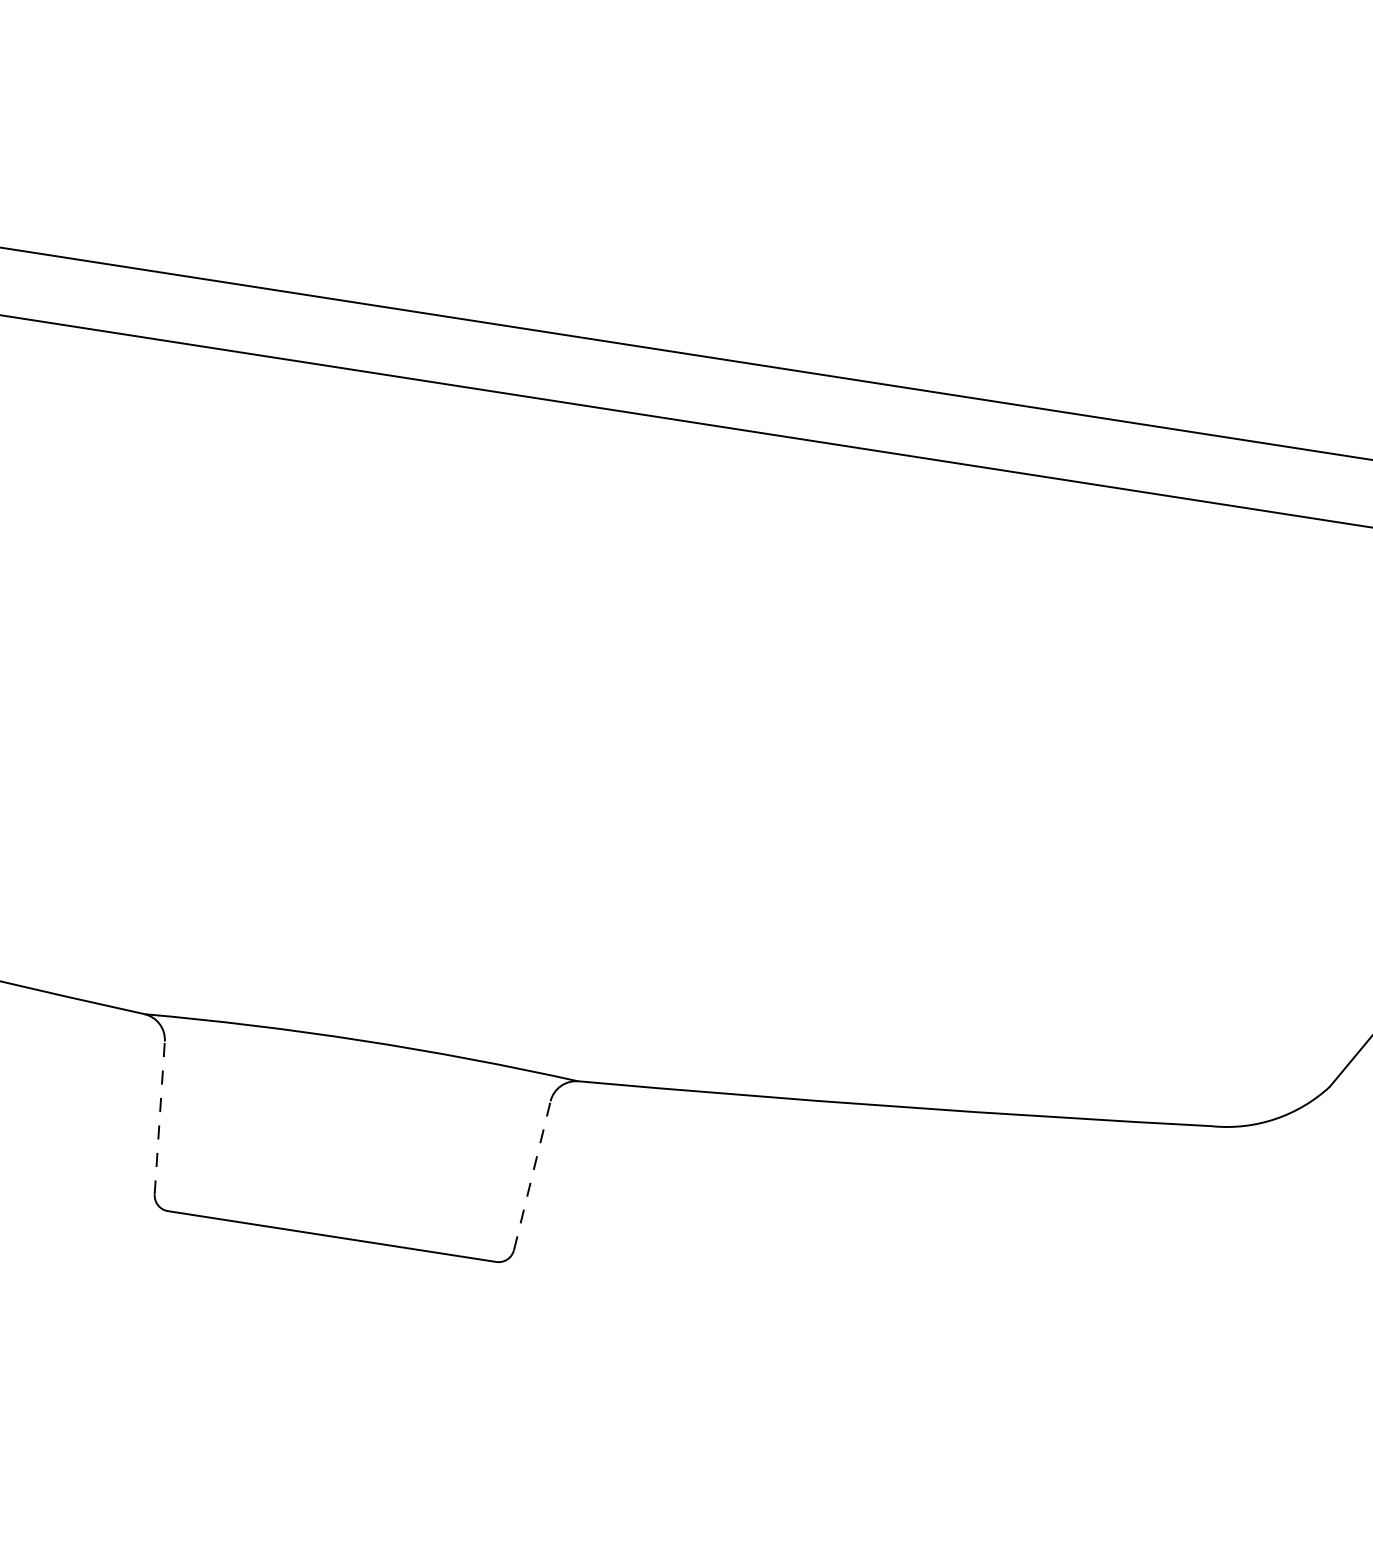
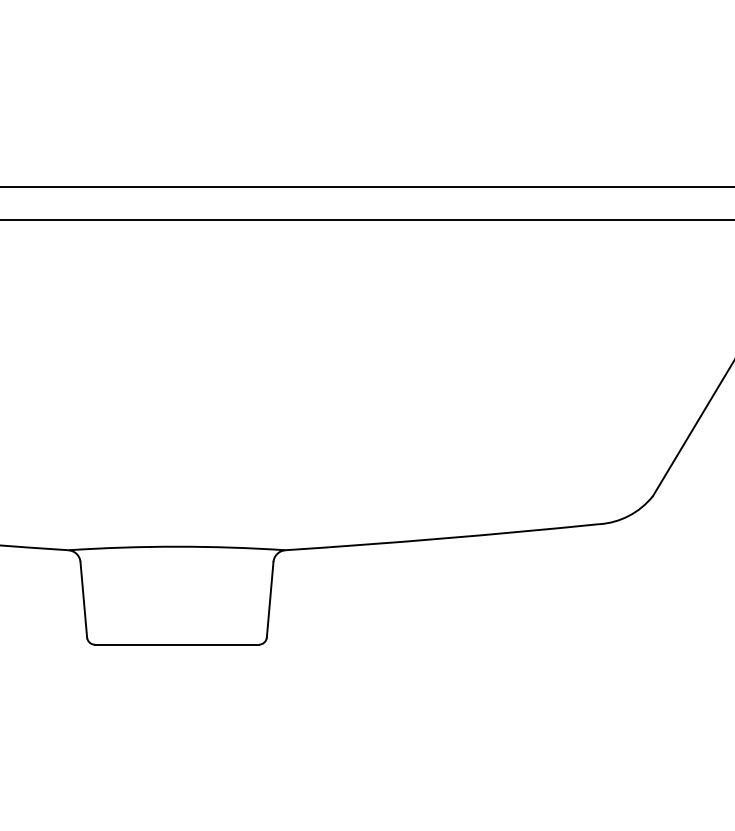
line: (159, 1117) -> (83, 599), dashed -> solid
line: (533, 1175) -> (270, 599), dashed -> solid

